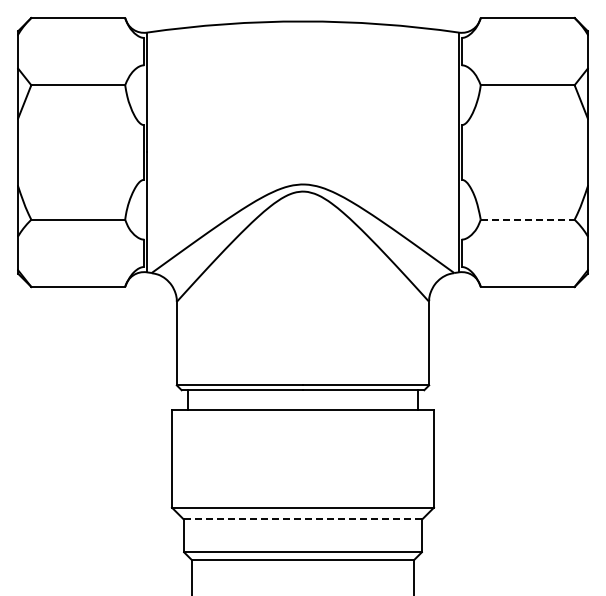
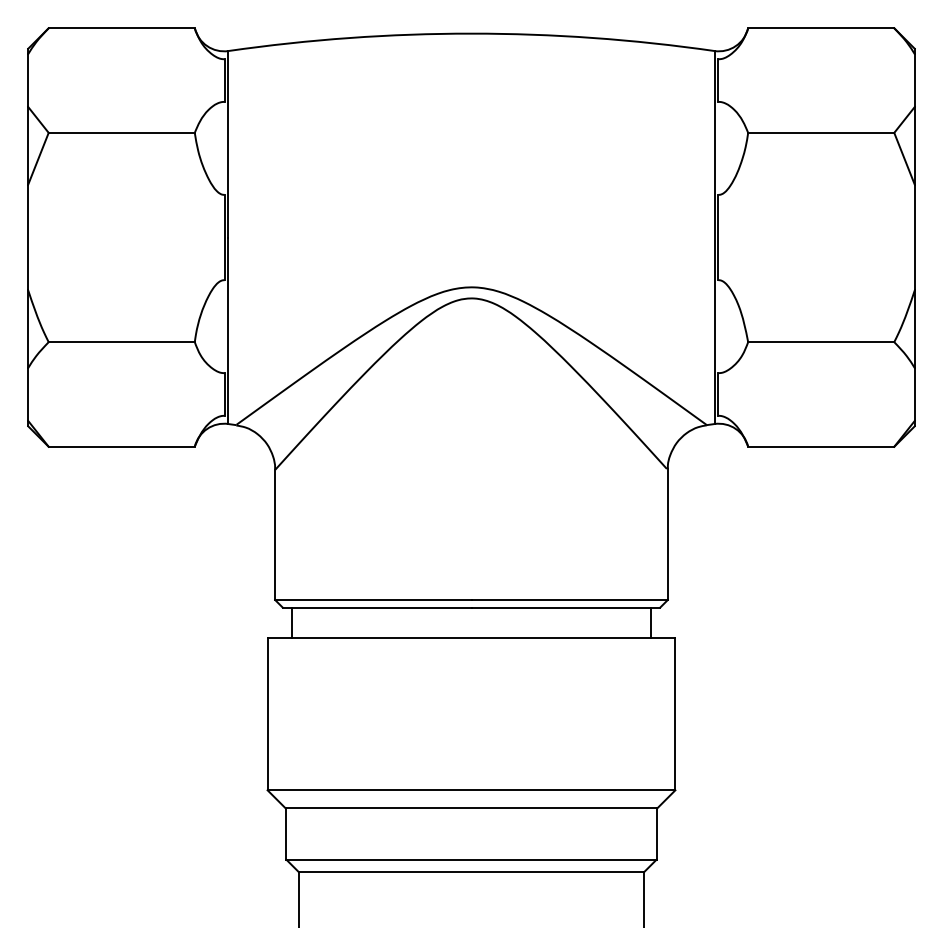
line: (527, 219) -> (820, 341), dashed -> solid
line: (302, 519) -> (470, 808), dashed -> solid

